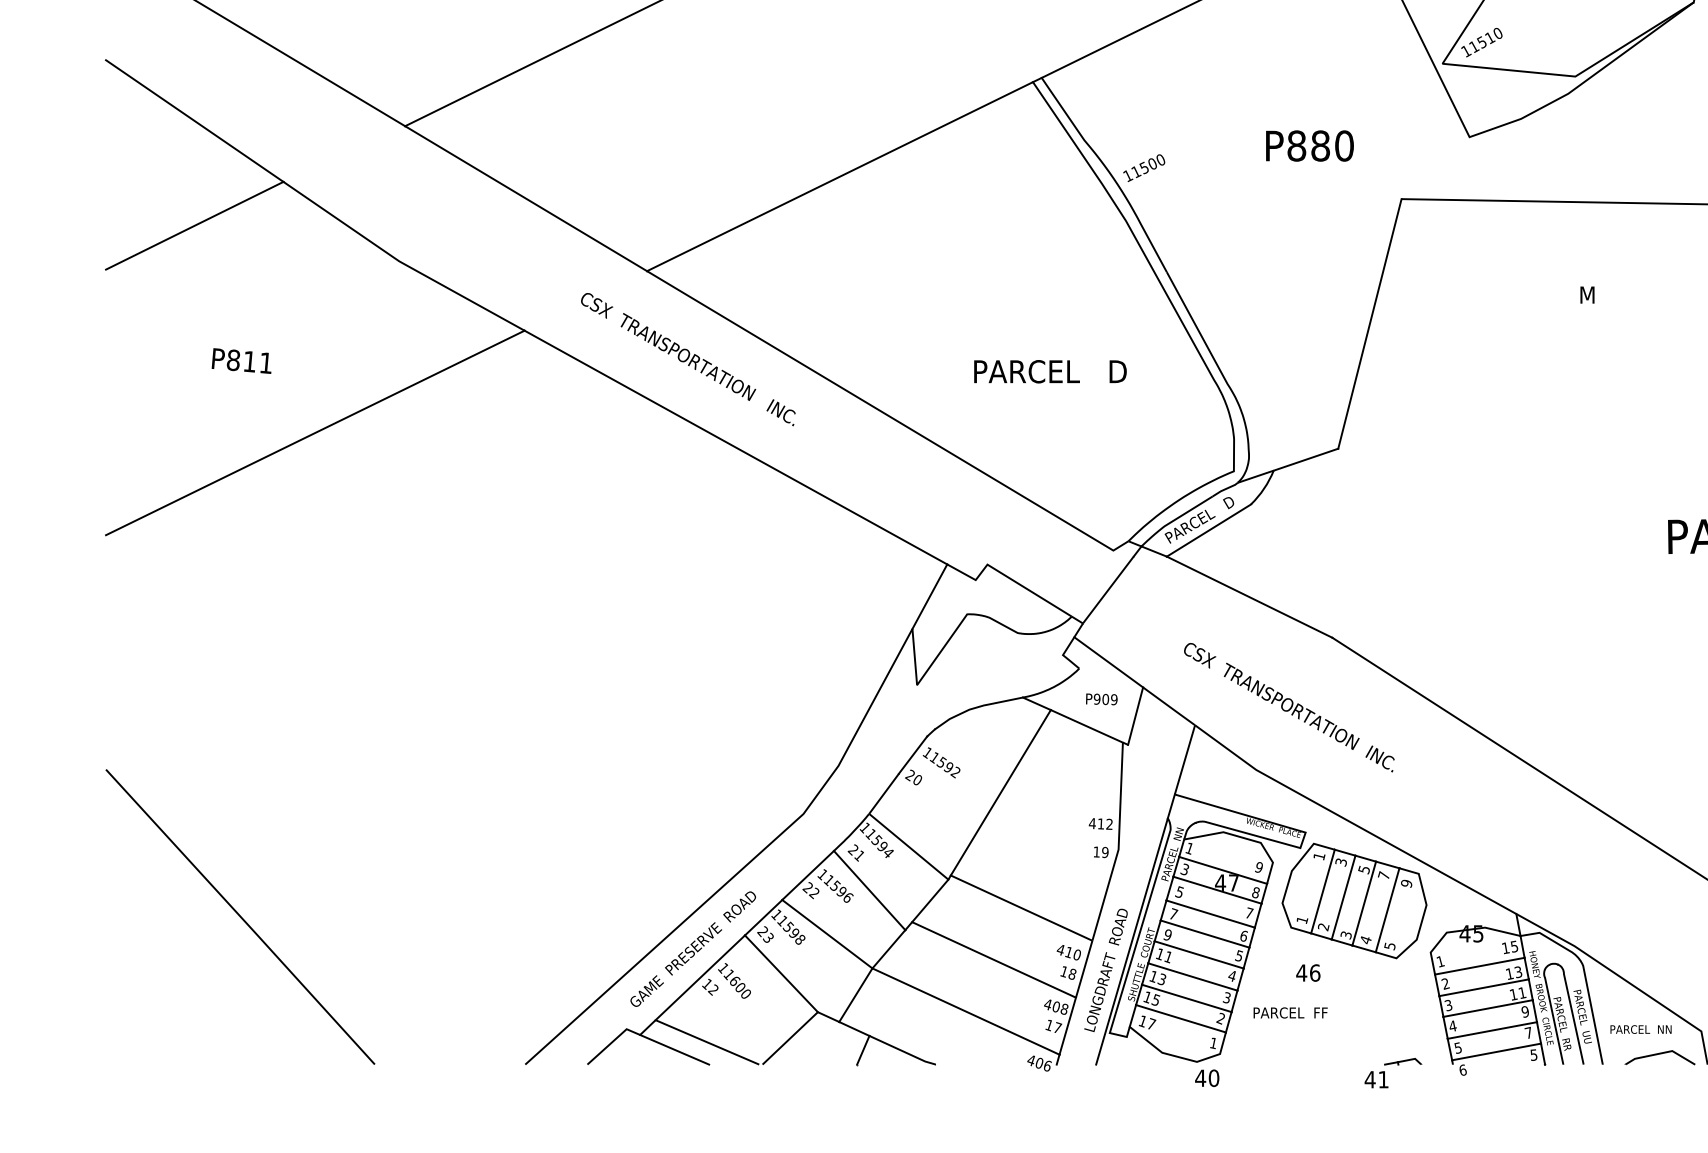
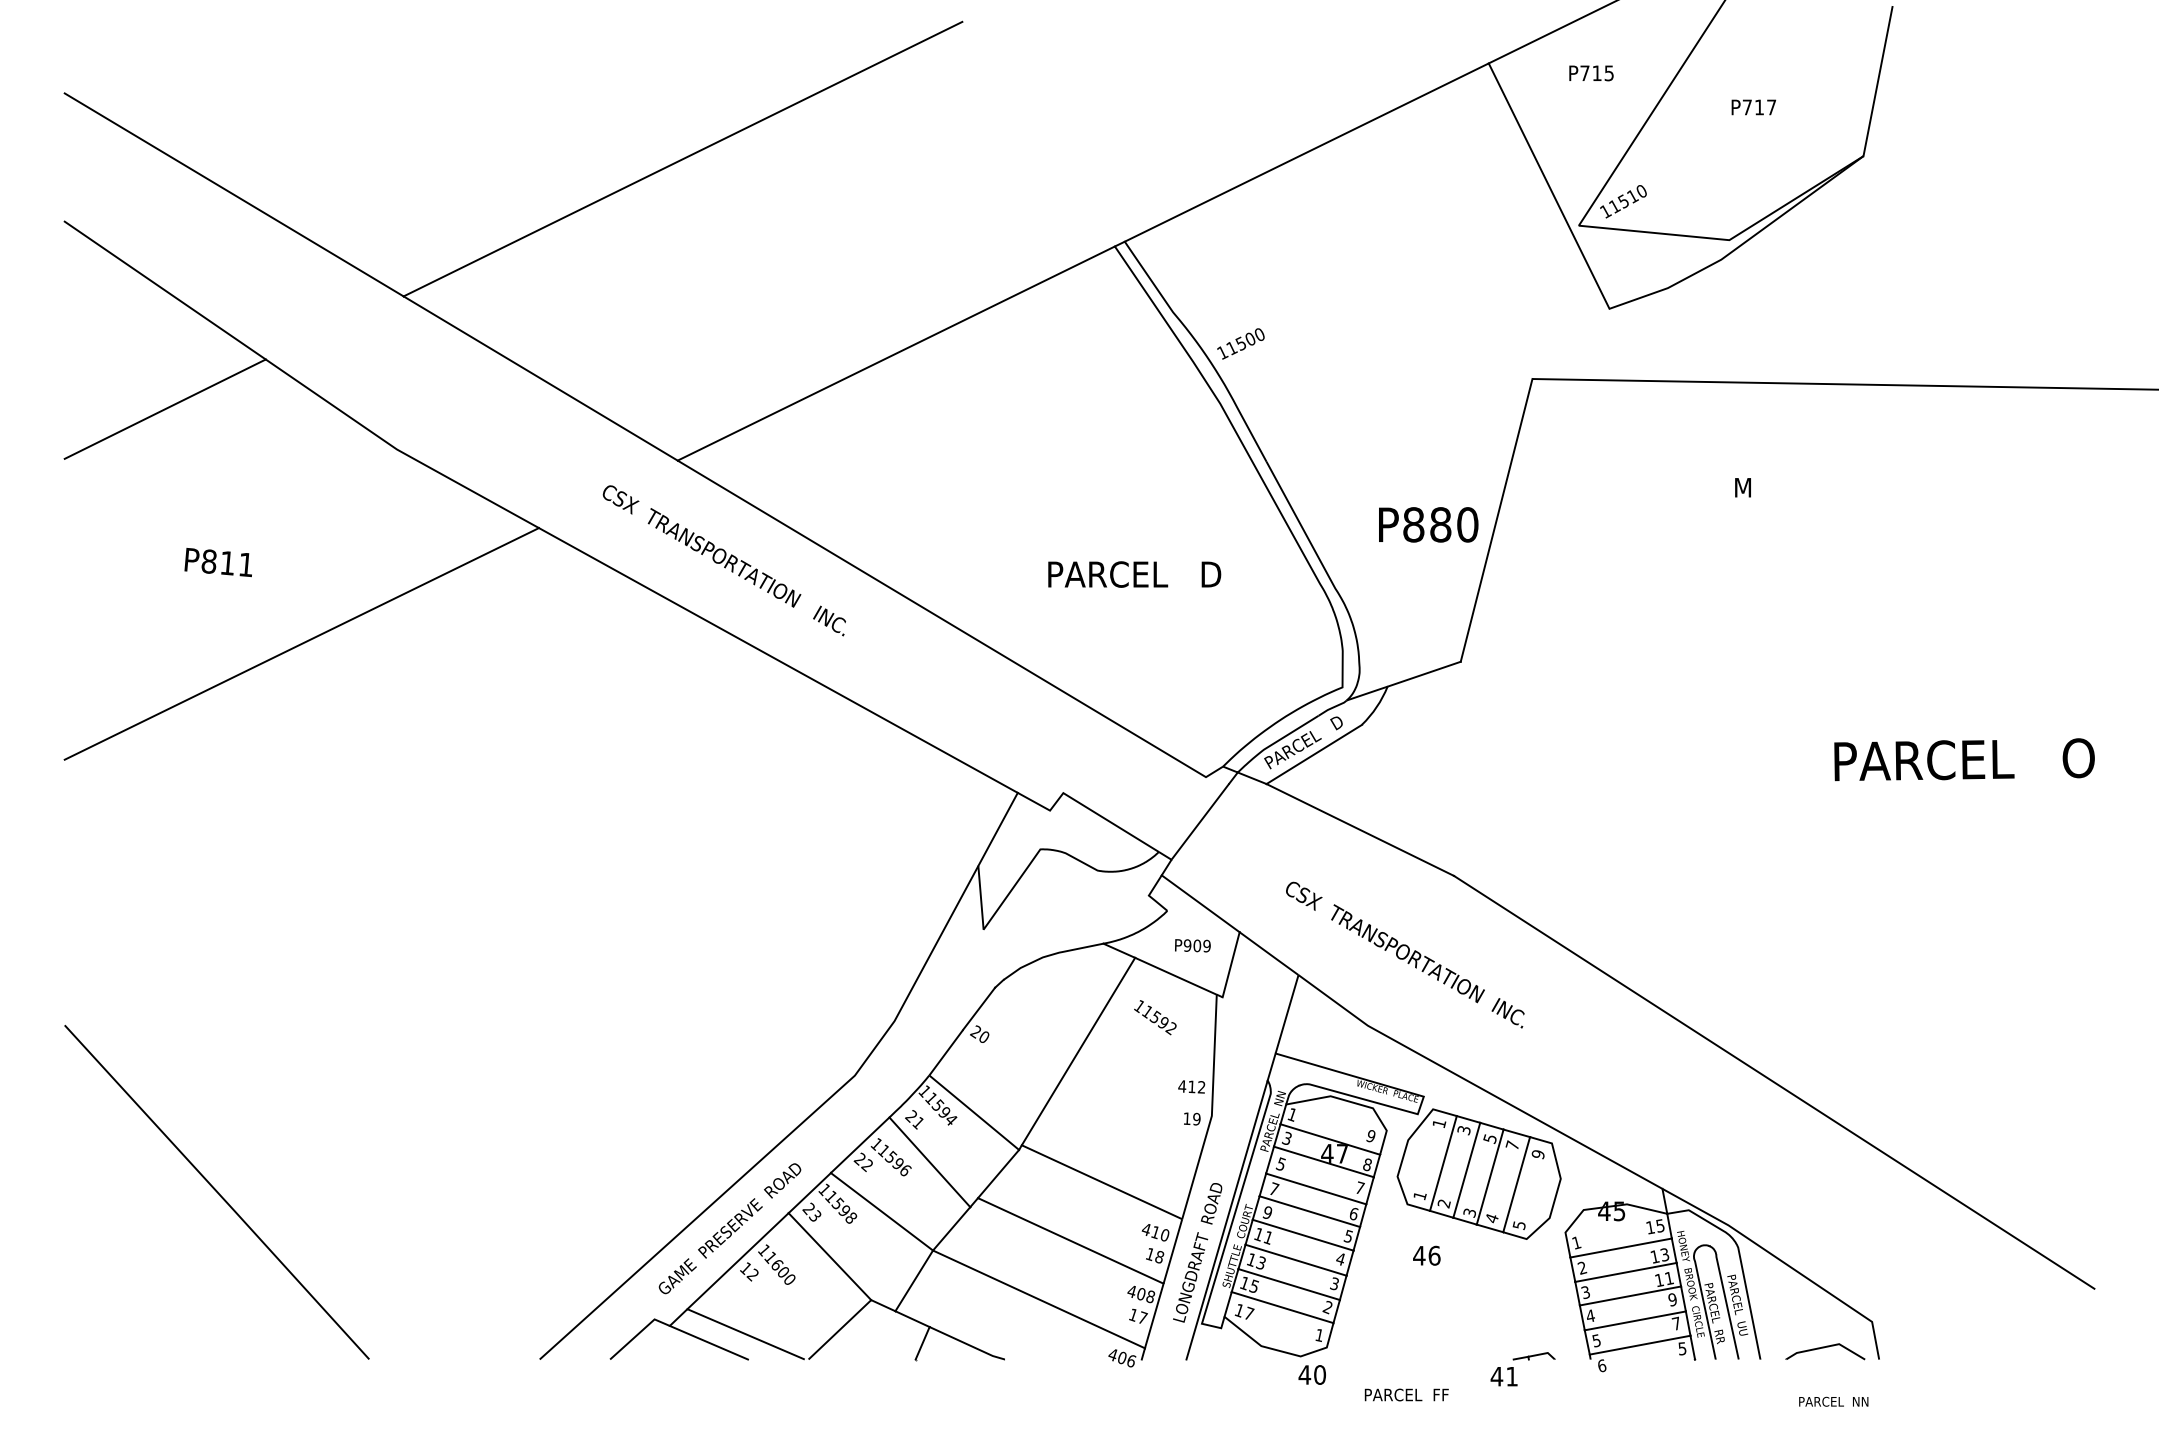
text: (1309, 145) -> (1428, 524), moved
text: (941, 762) -> (1155, 1017), moved
text: (1290, 1012) -> (1406, 1394), moved
text: (1640, 1029) -> (1833, 1401), moved

